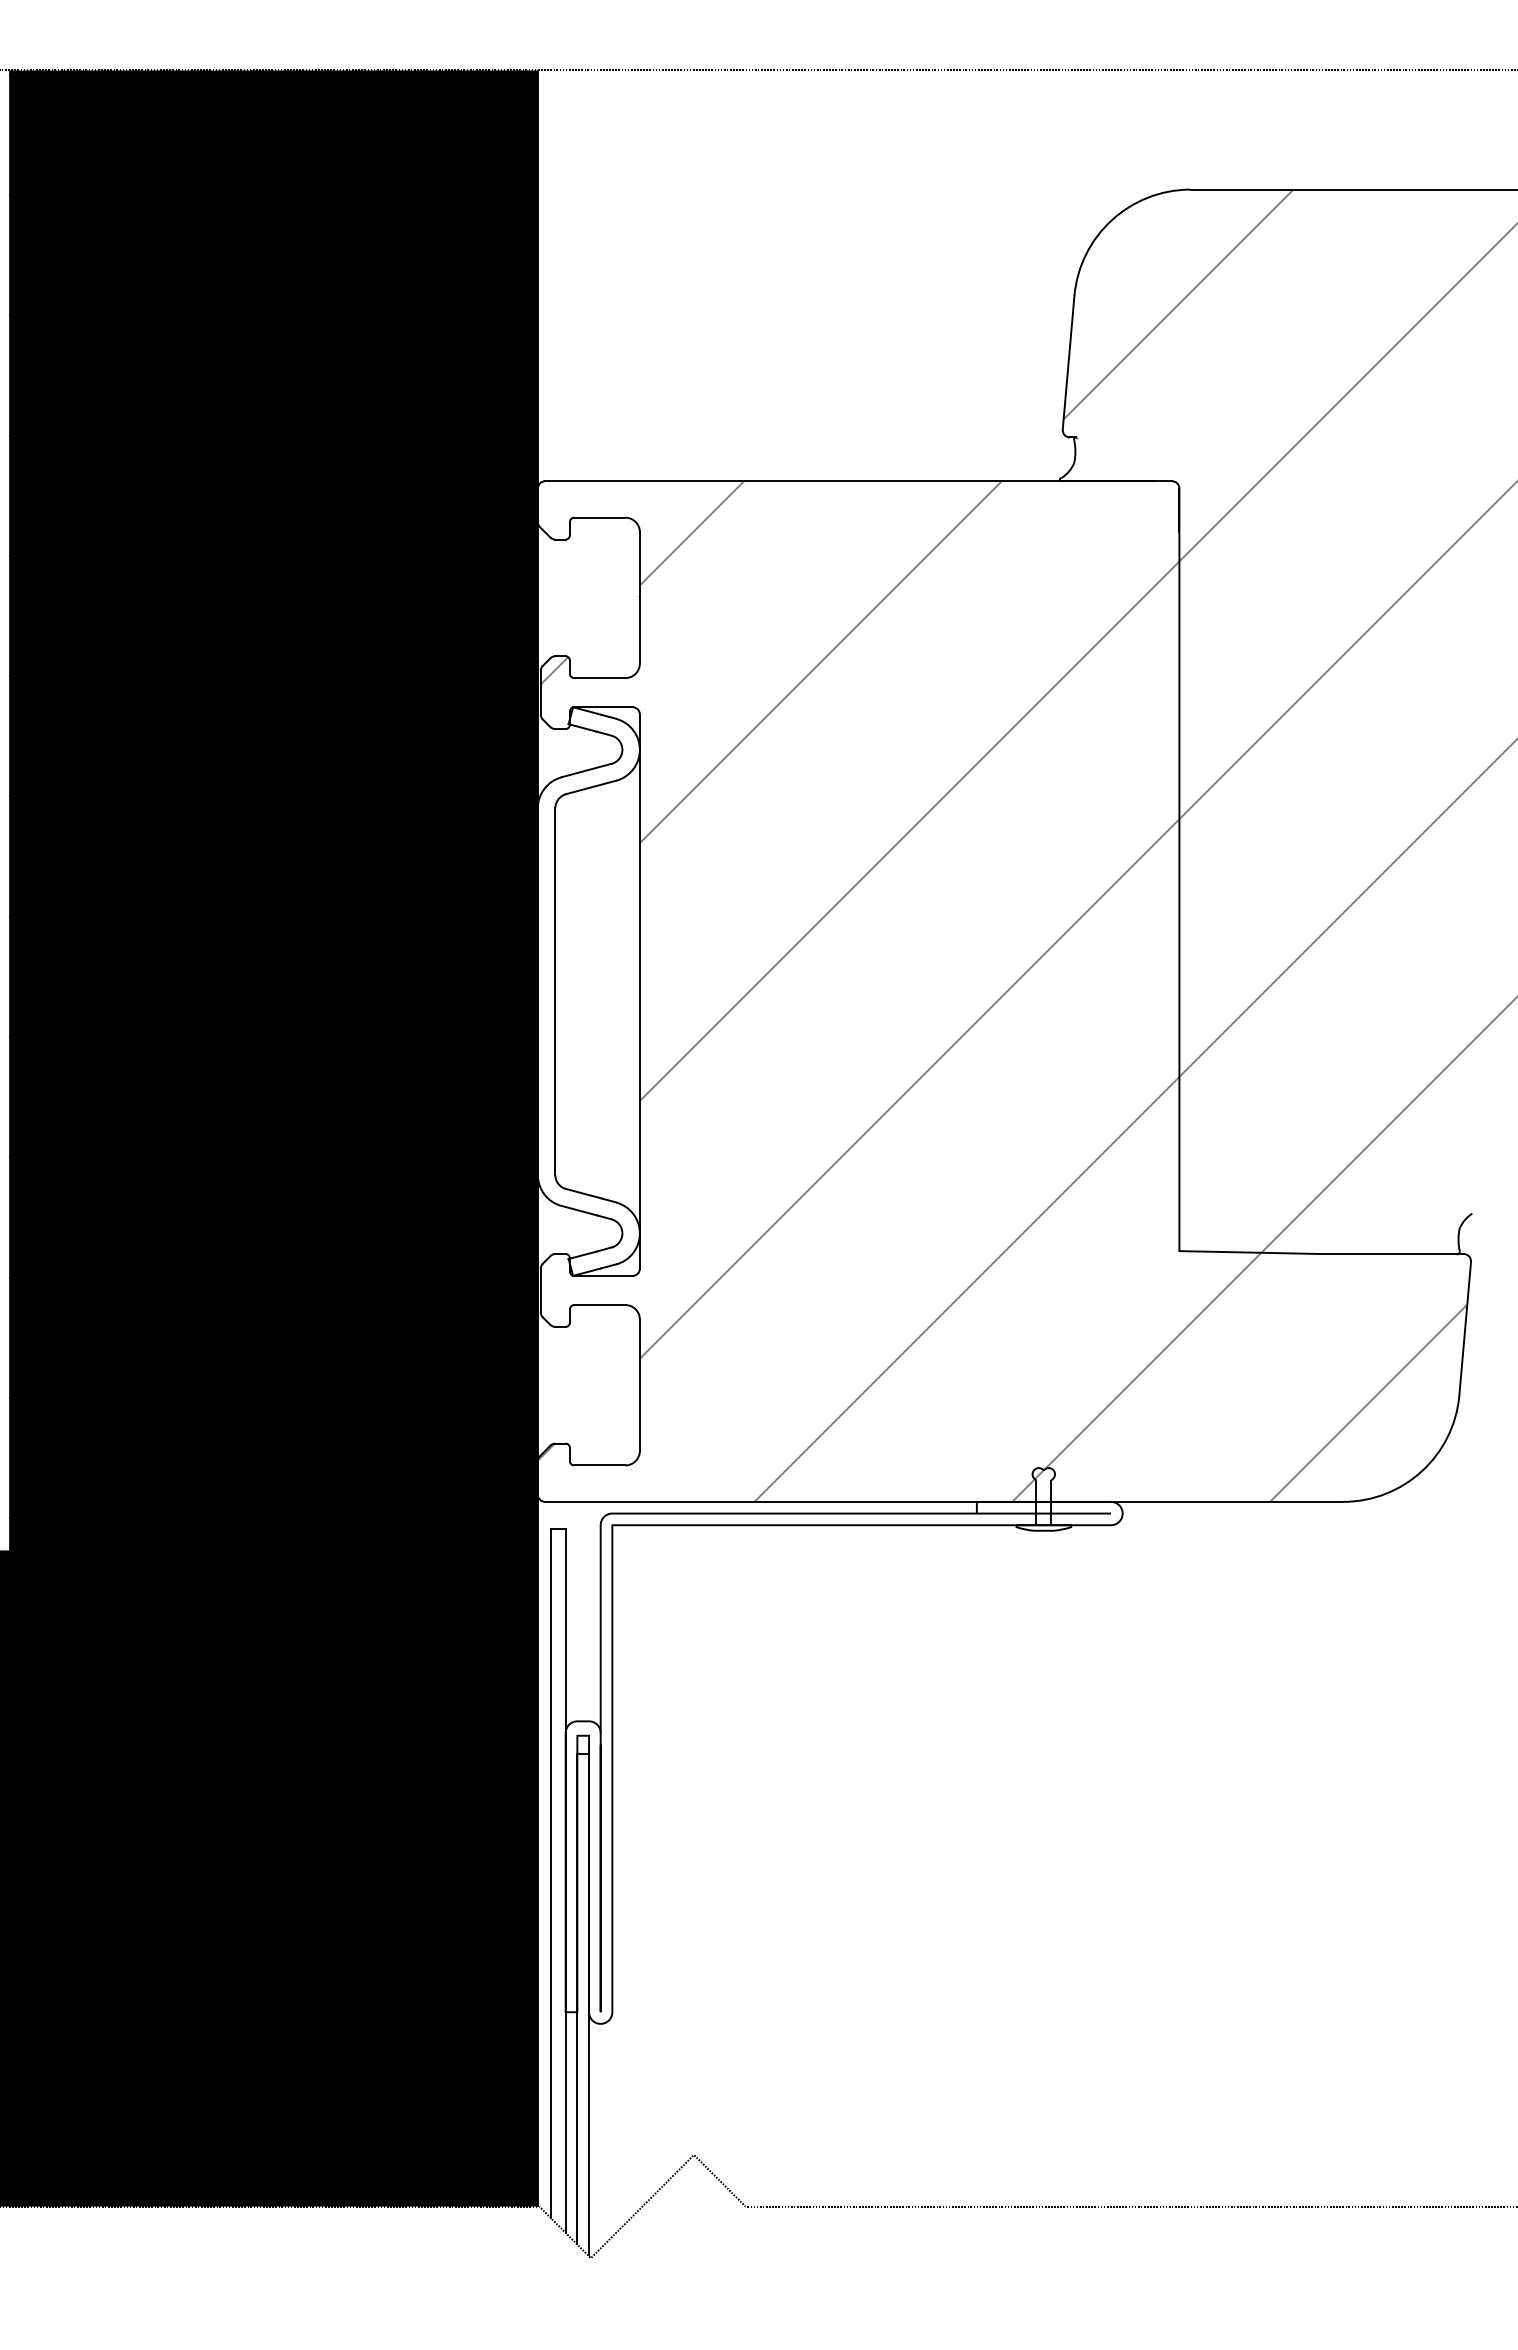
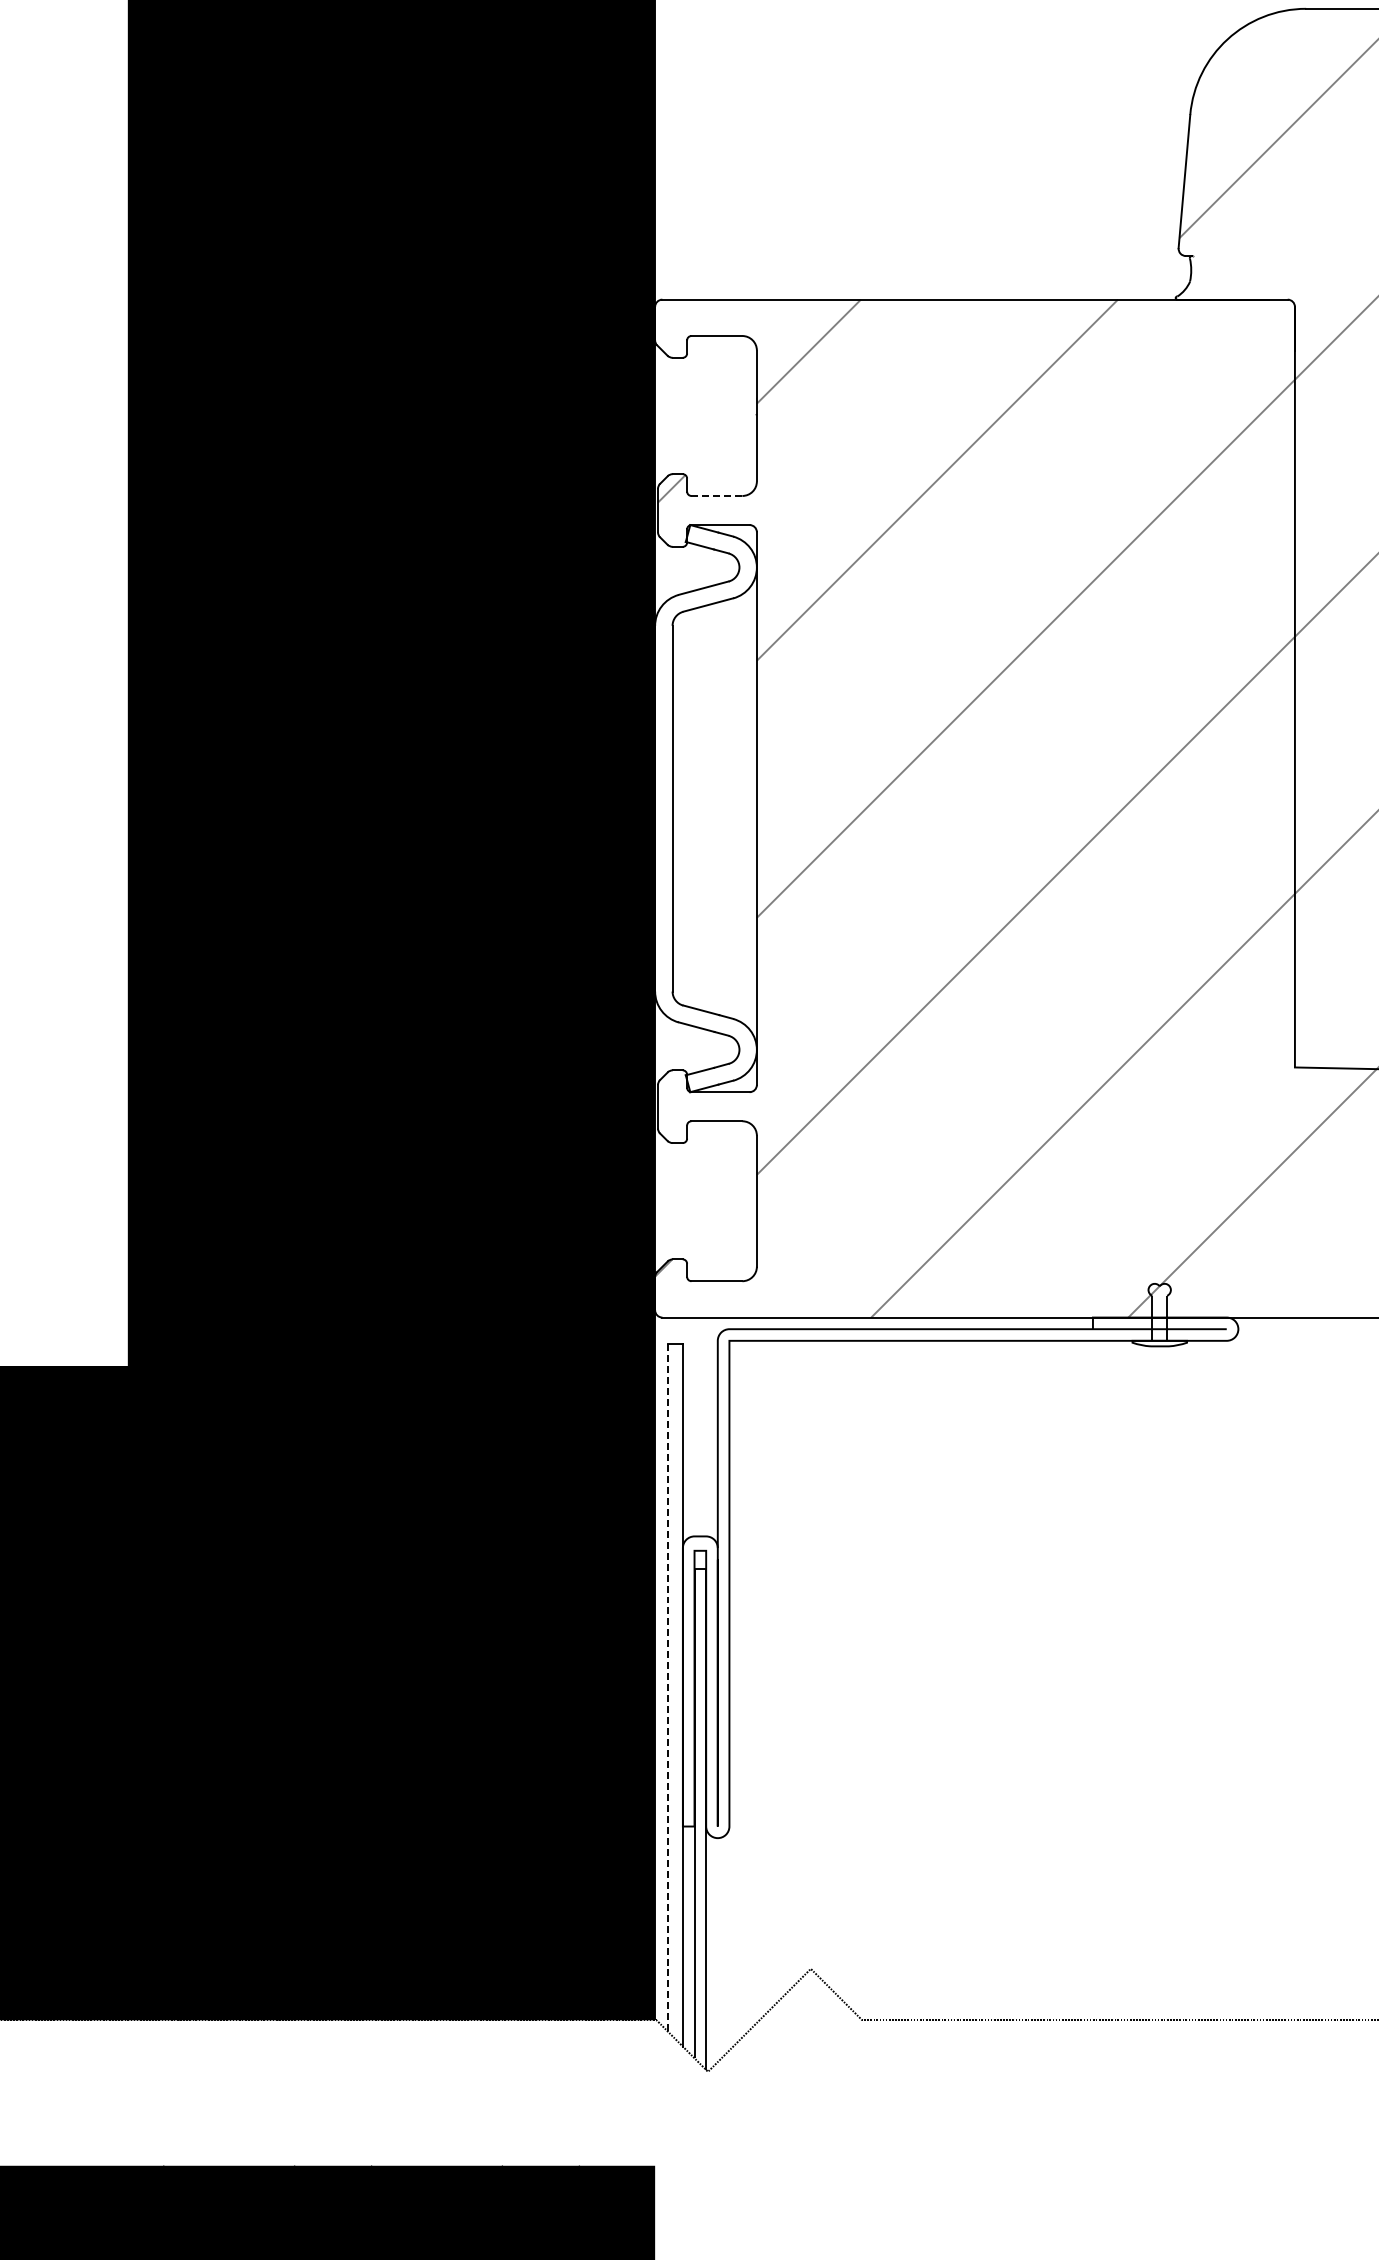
line: (599, 678) -> (716, 496), solid -> dashed
line: (551, 1873) -> (668, 1688), solid -> dashed

